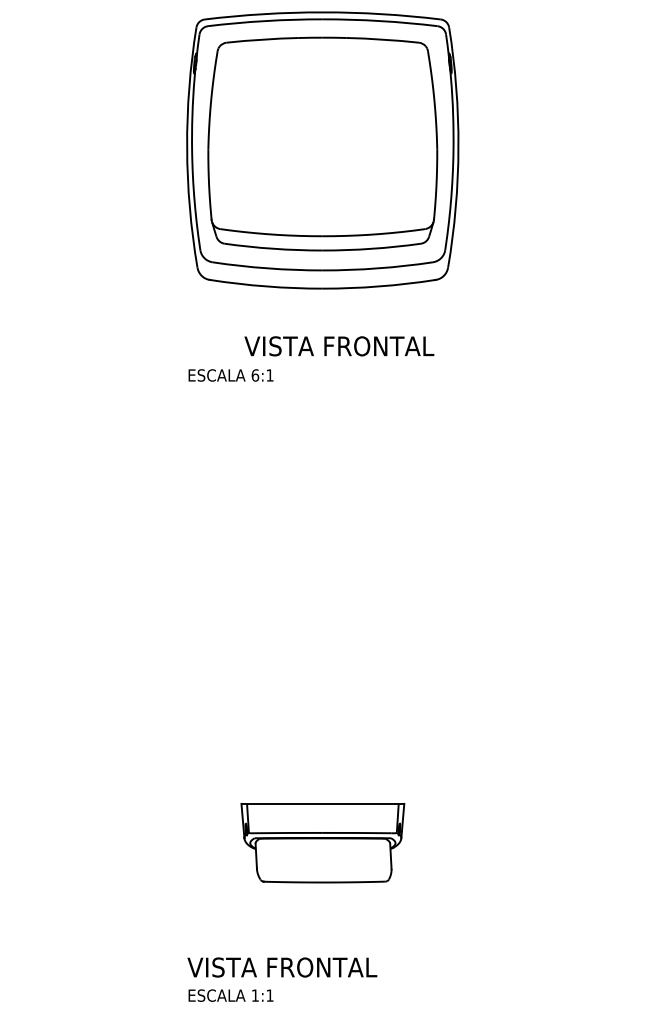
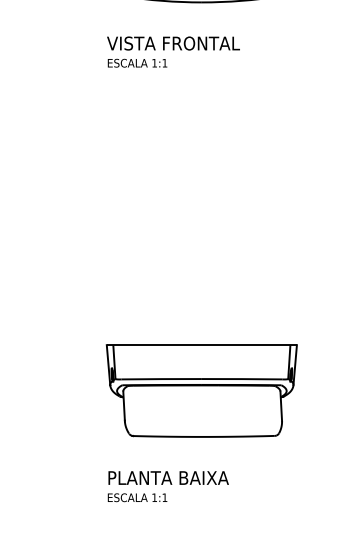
text: (339, 346) -> (173, 43), moved
text: (255, 375) -> (154, 63), 6:1 -> 1:1
part: (322, 842) -> (201, 390), size x1.67
text: (282, 967) -> (173, 478), VISTA FRONTAL -> PLANTA BAIXA

